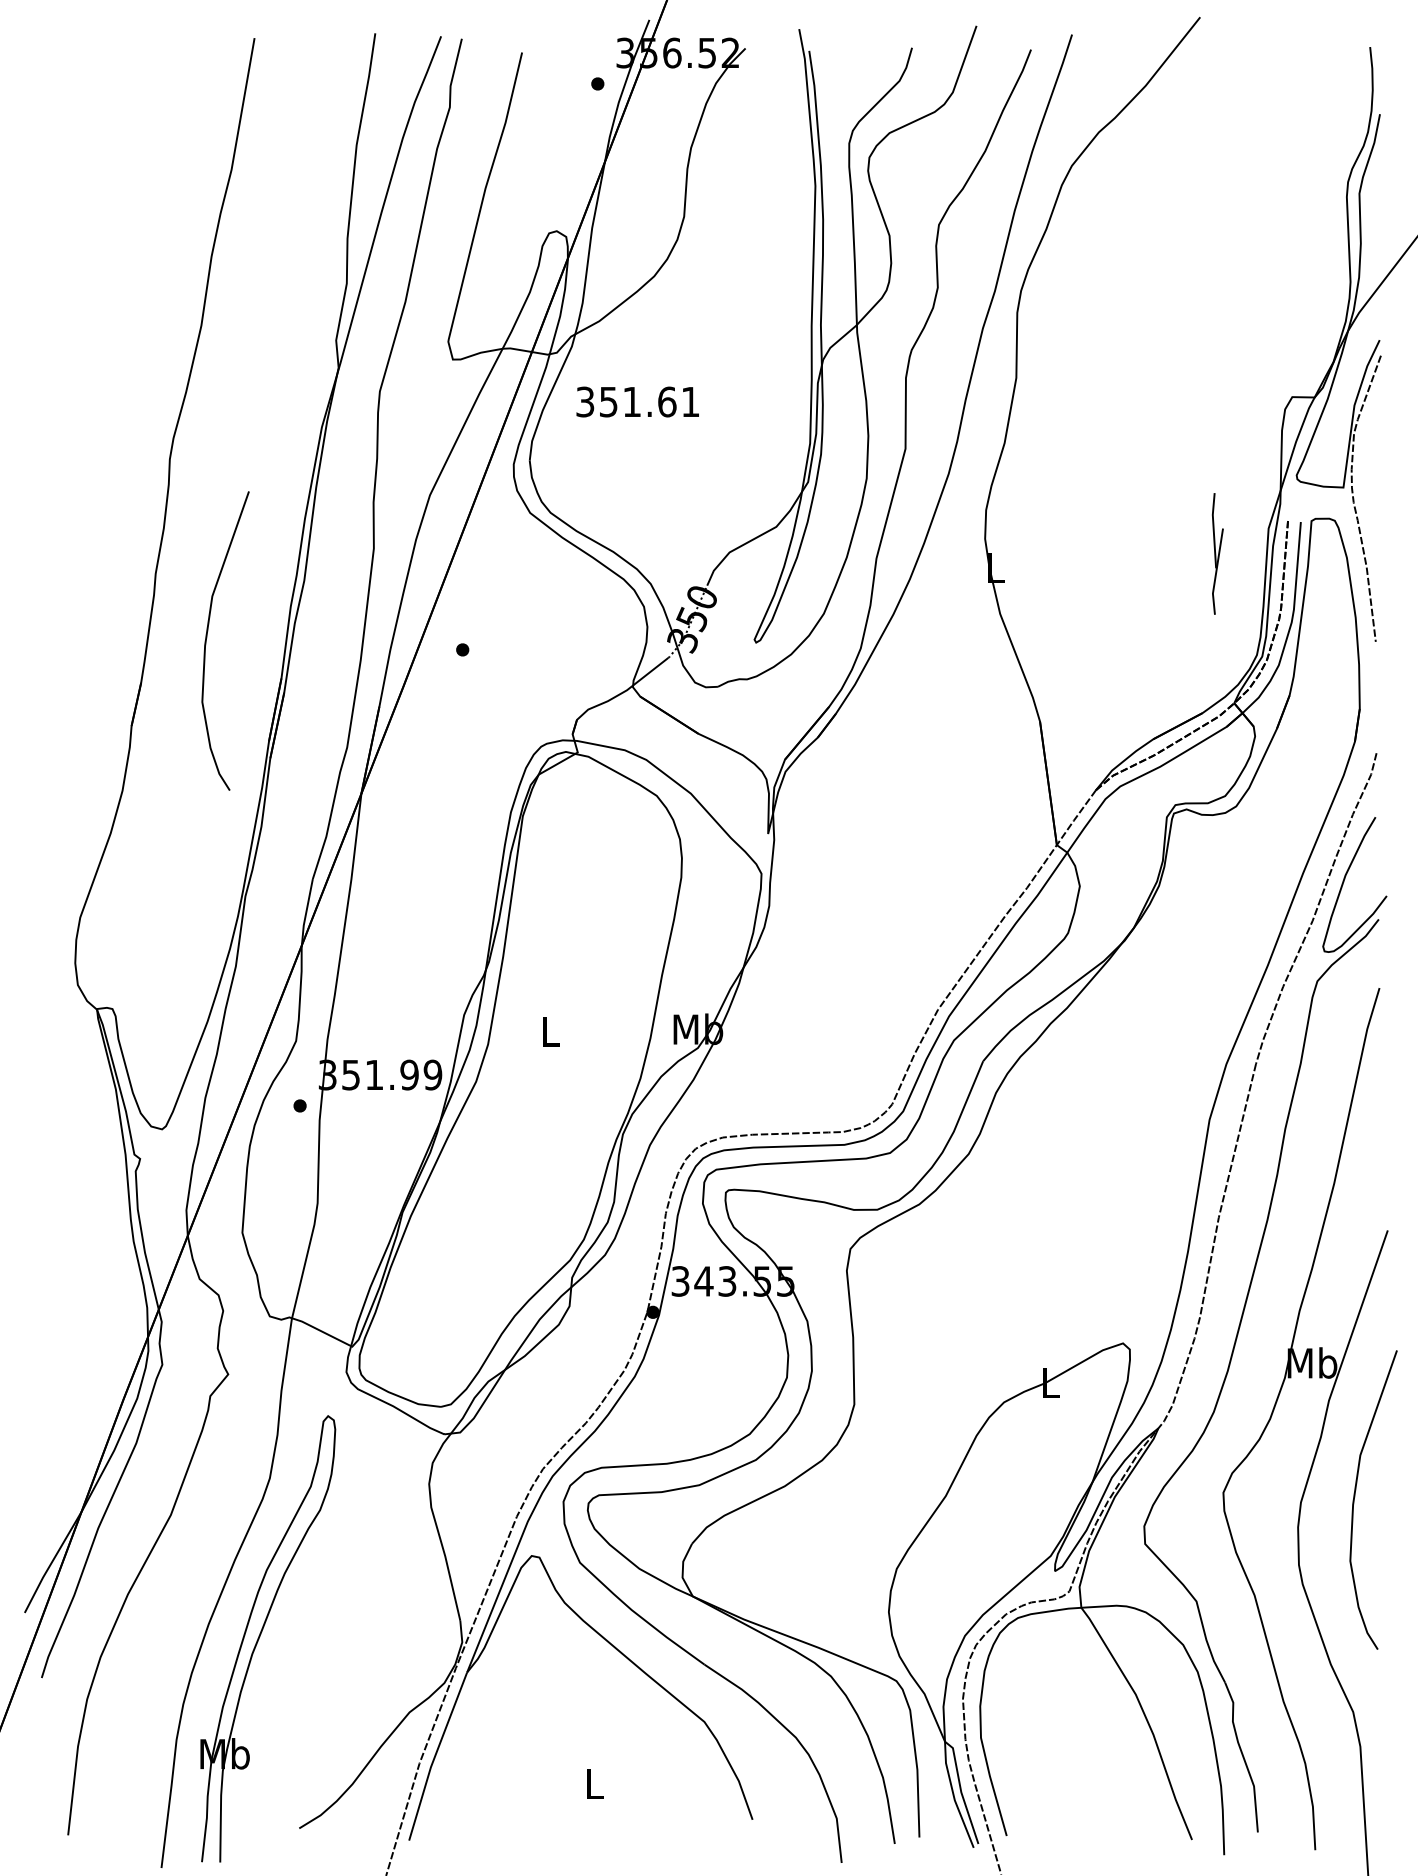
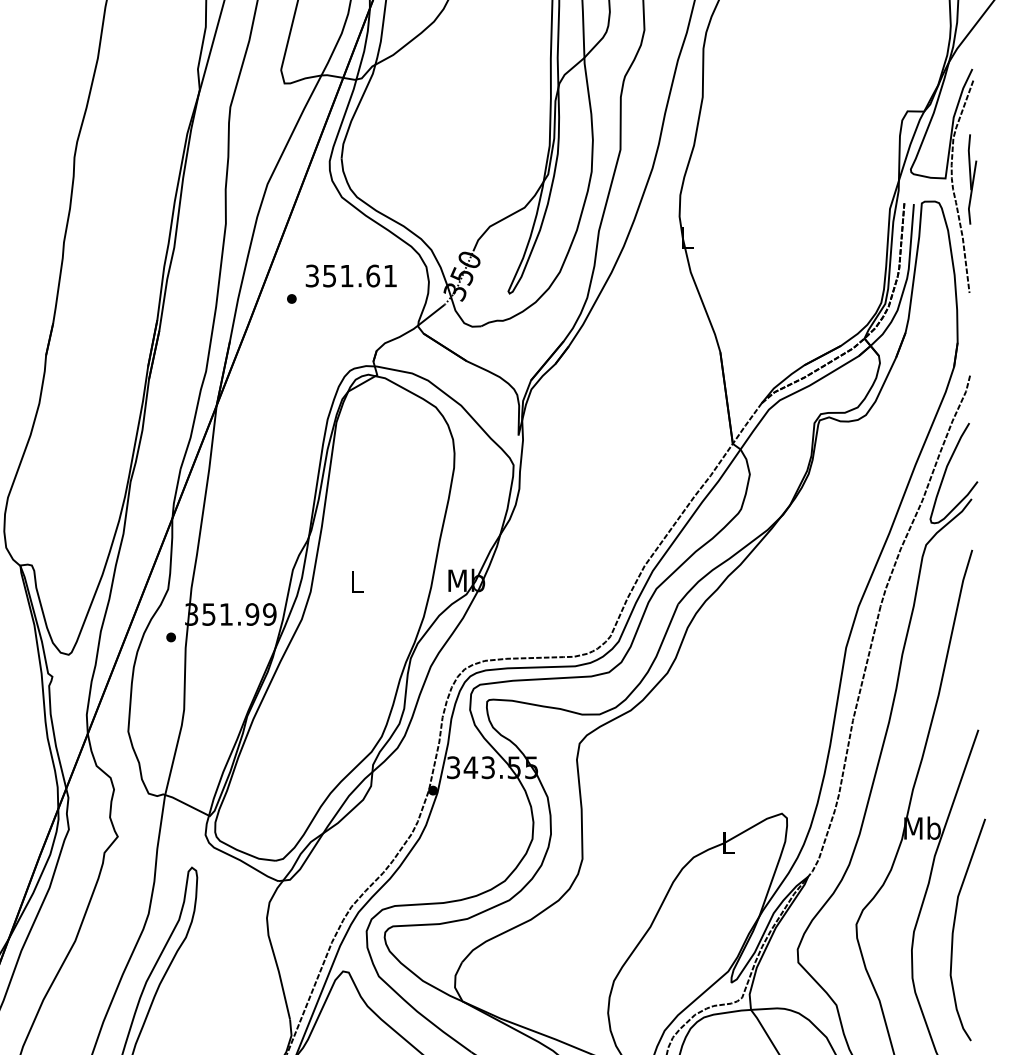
text: (637, 401) -> (351, 275), moved
part: (1217, 553) -> (972, 179), moved
curve: (207, 638) -> (102, 290), removed

